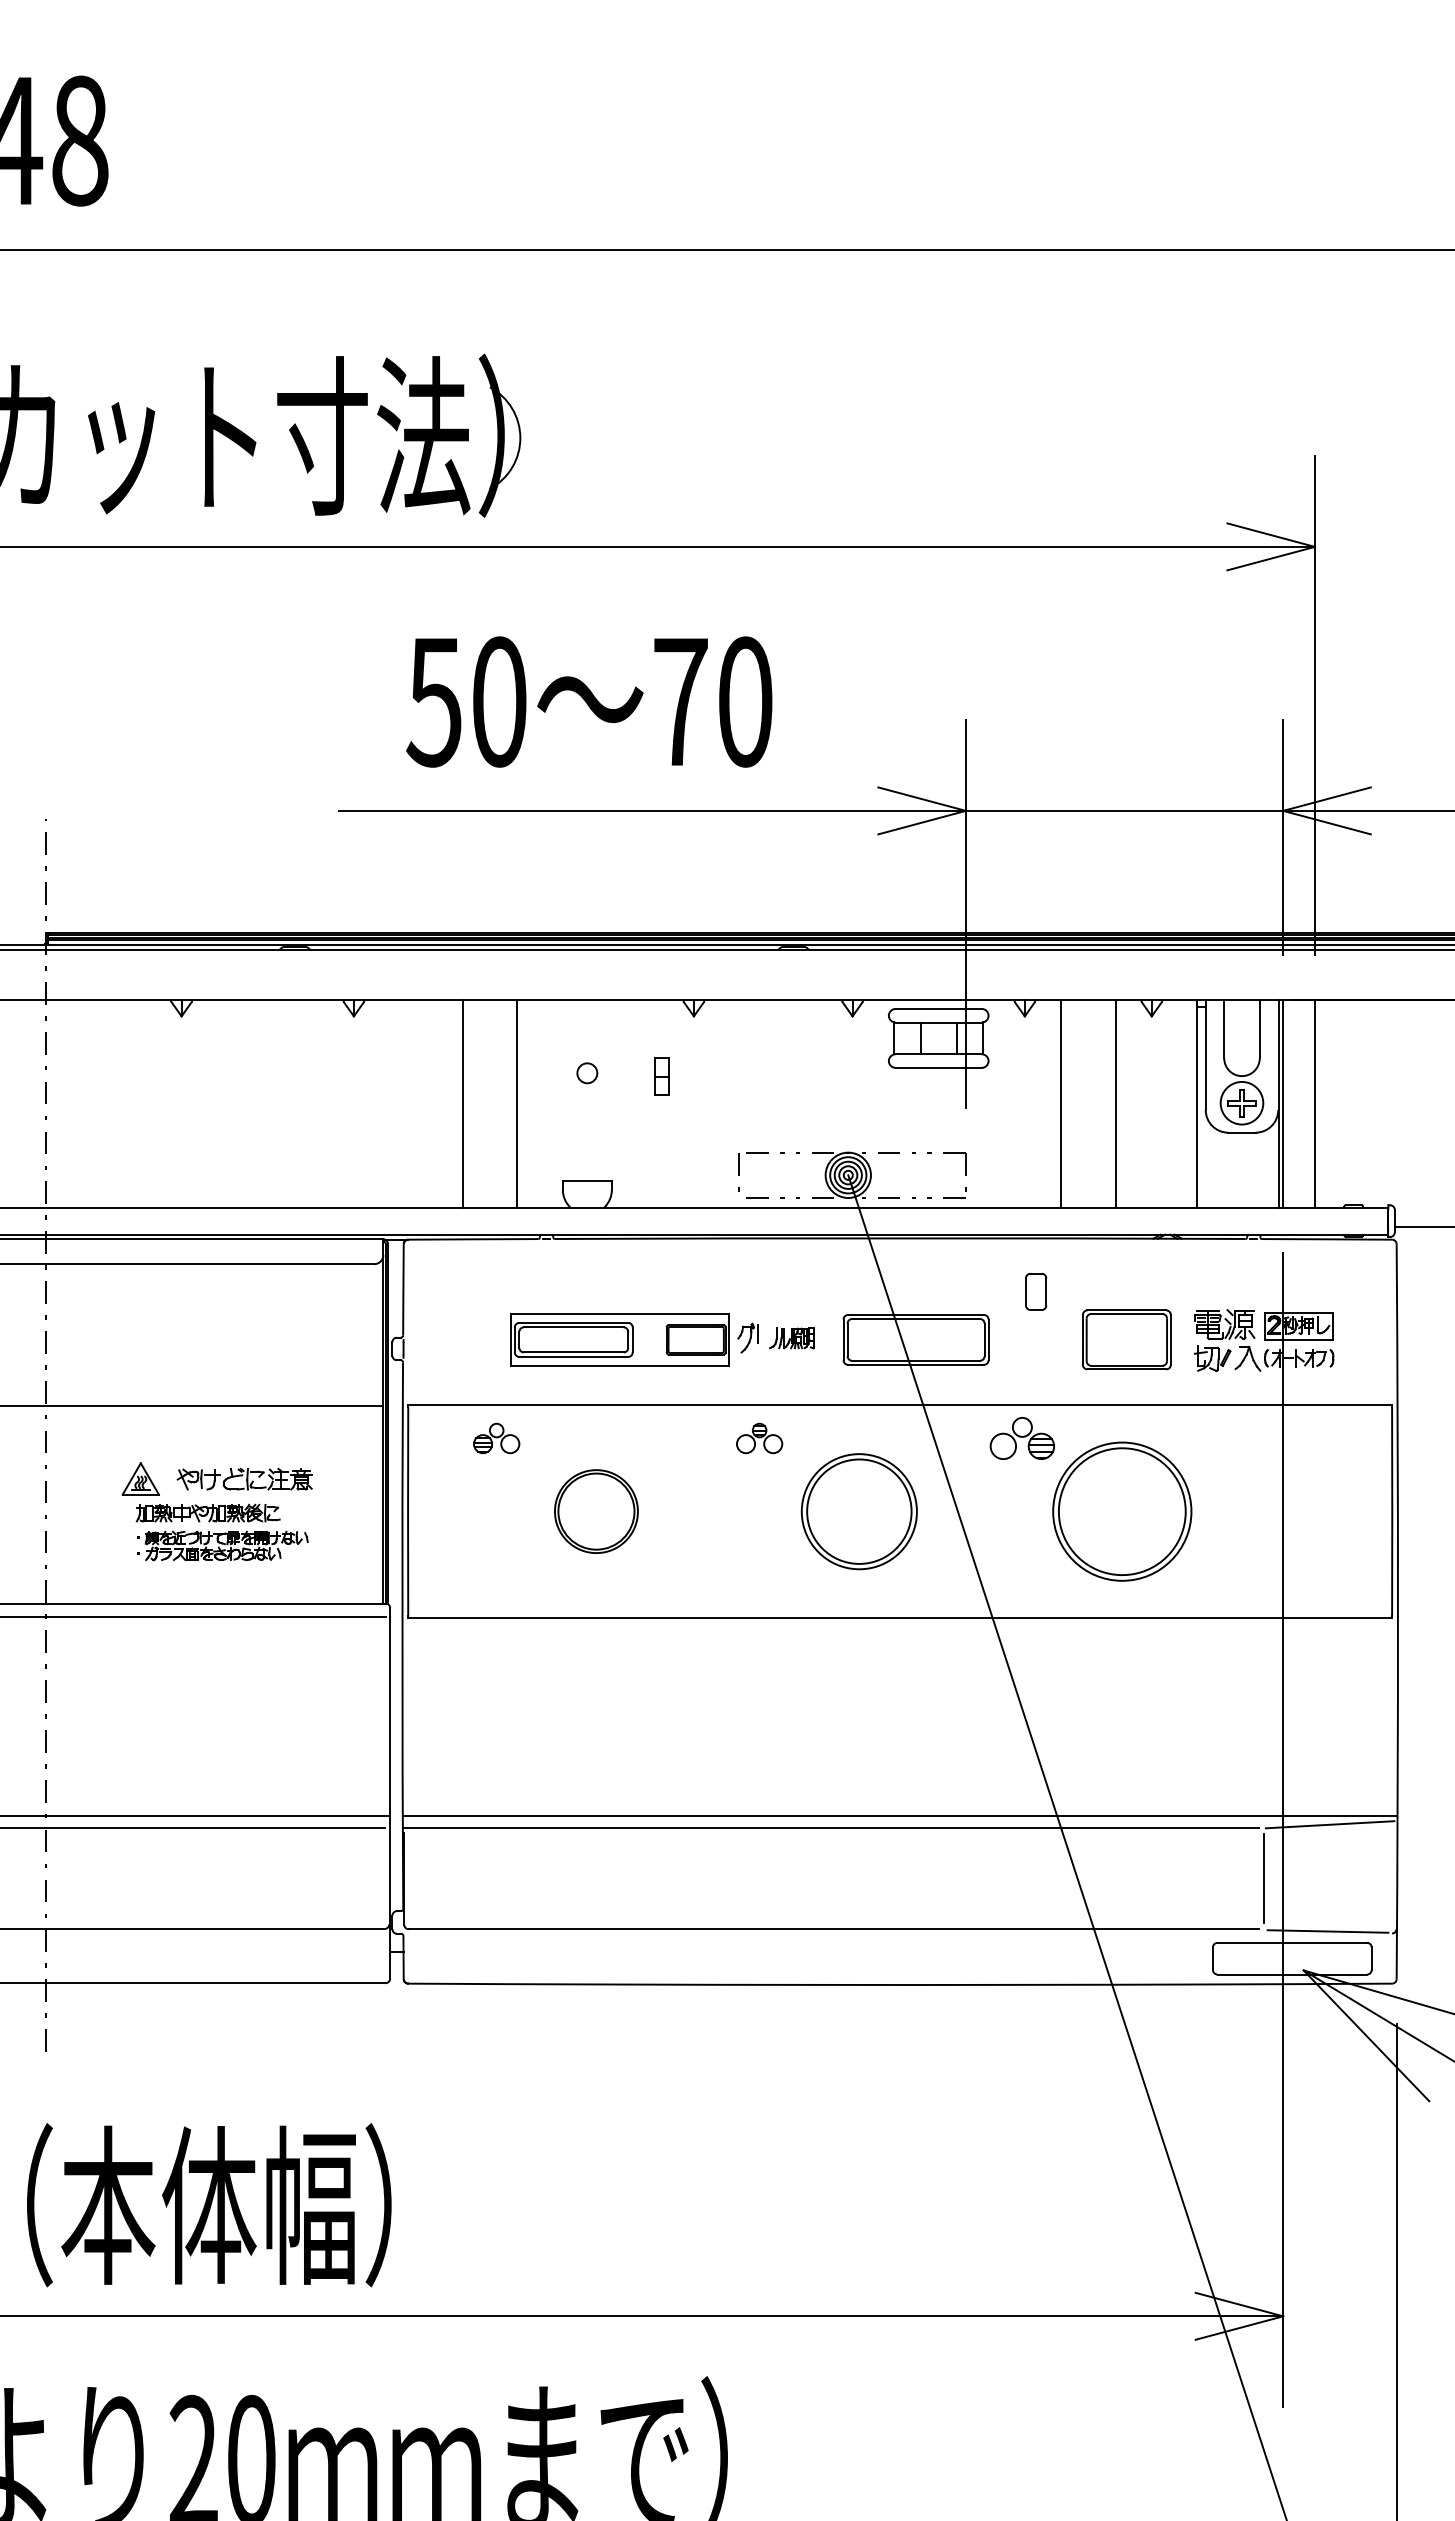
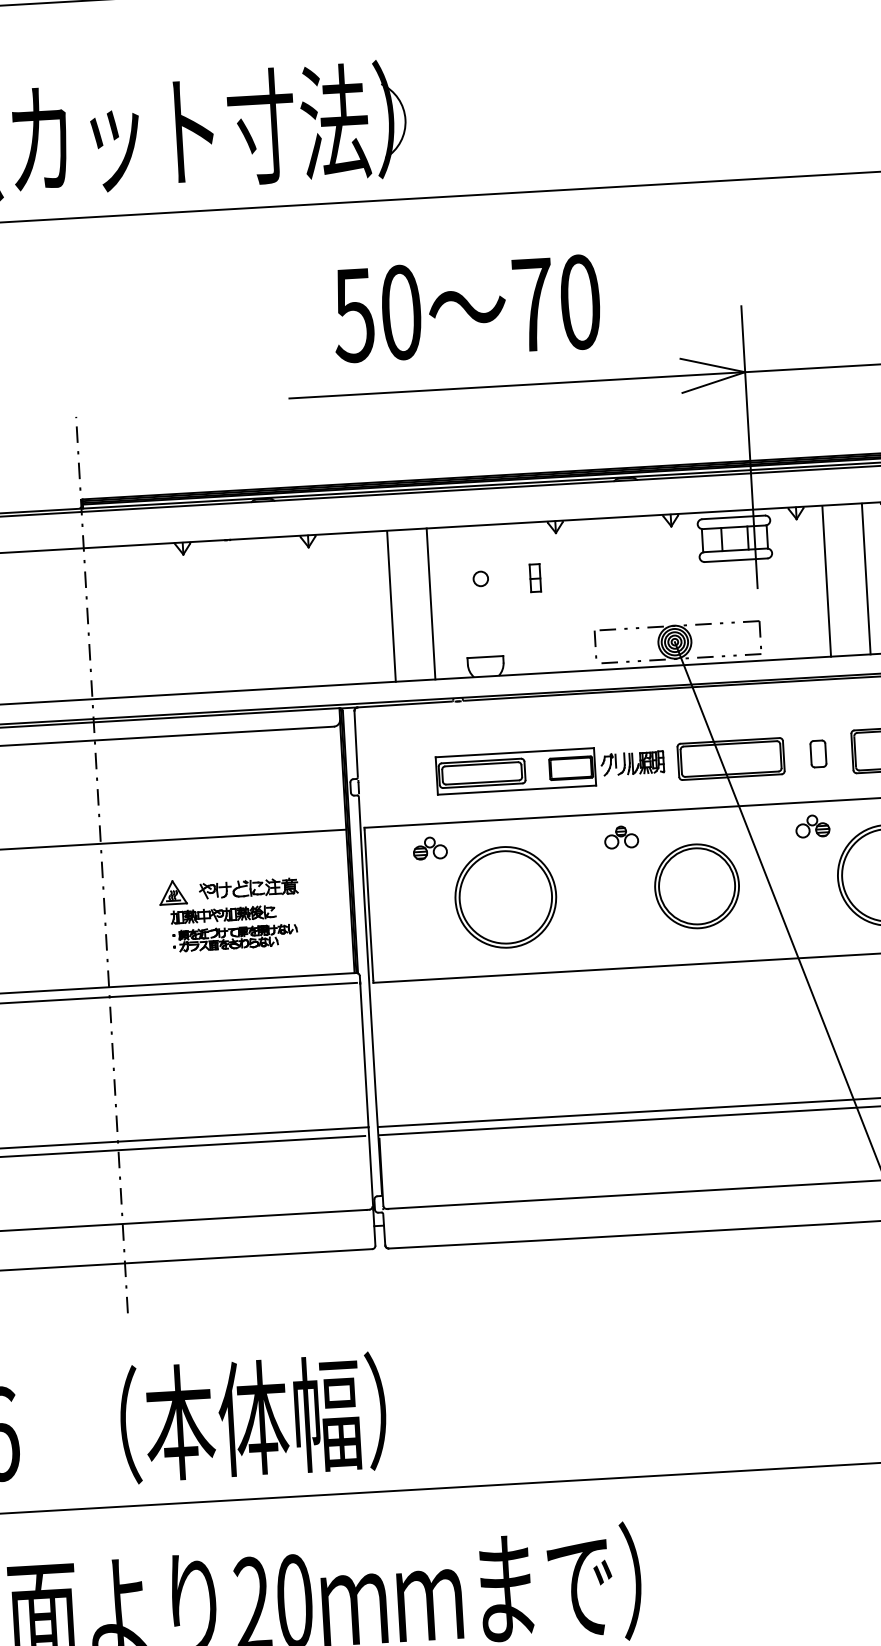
part: (1036, 1291) -> (818, 753), moved
part: (791, 1337) -> (640, 762), size x1.43
part: (1022, 1438) -> (812, 826), size x0.71
part: (596, 1511) -> (505, 897), size x1.67

